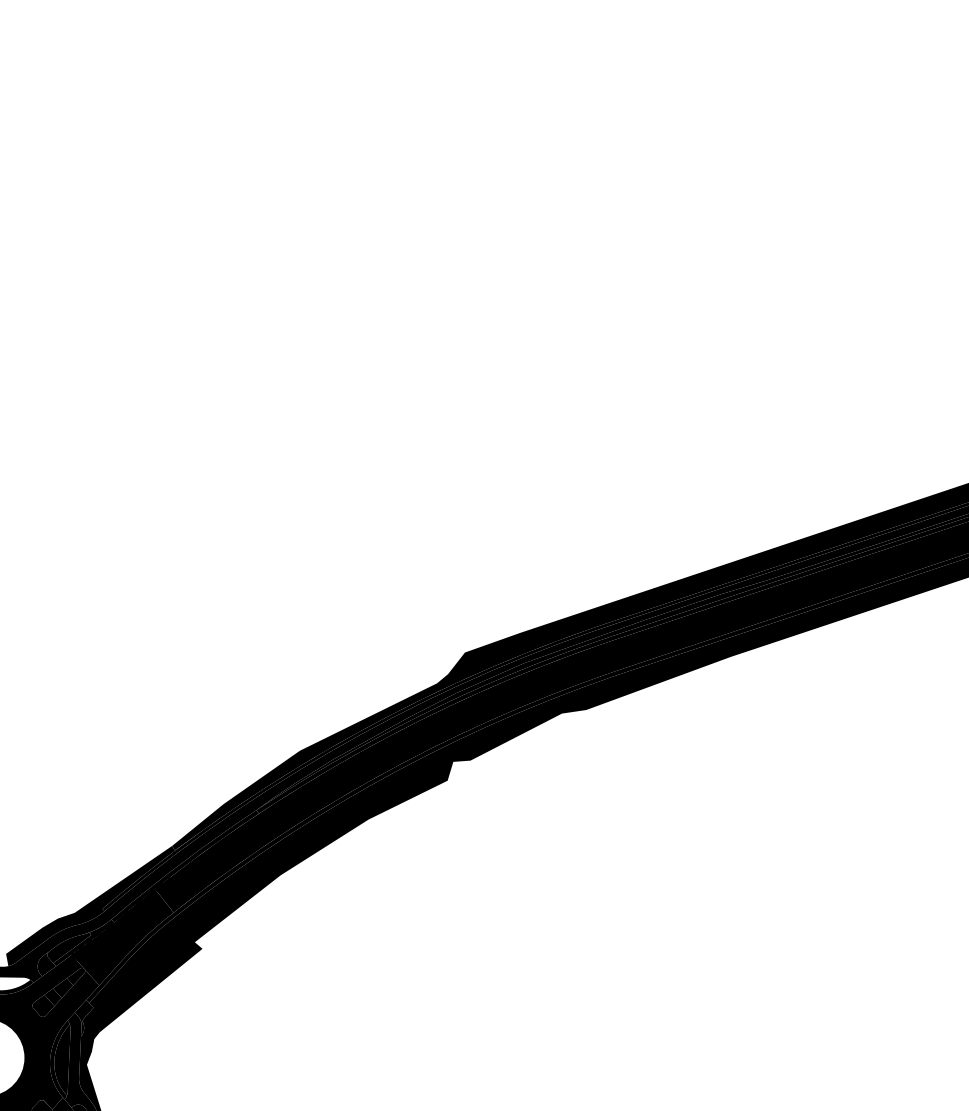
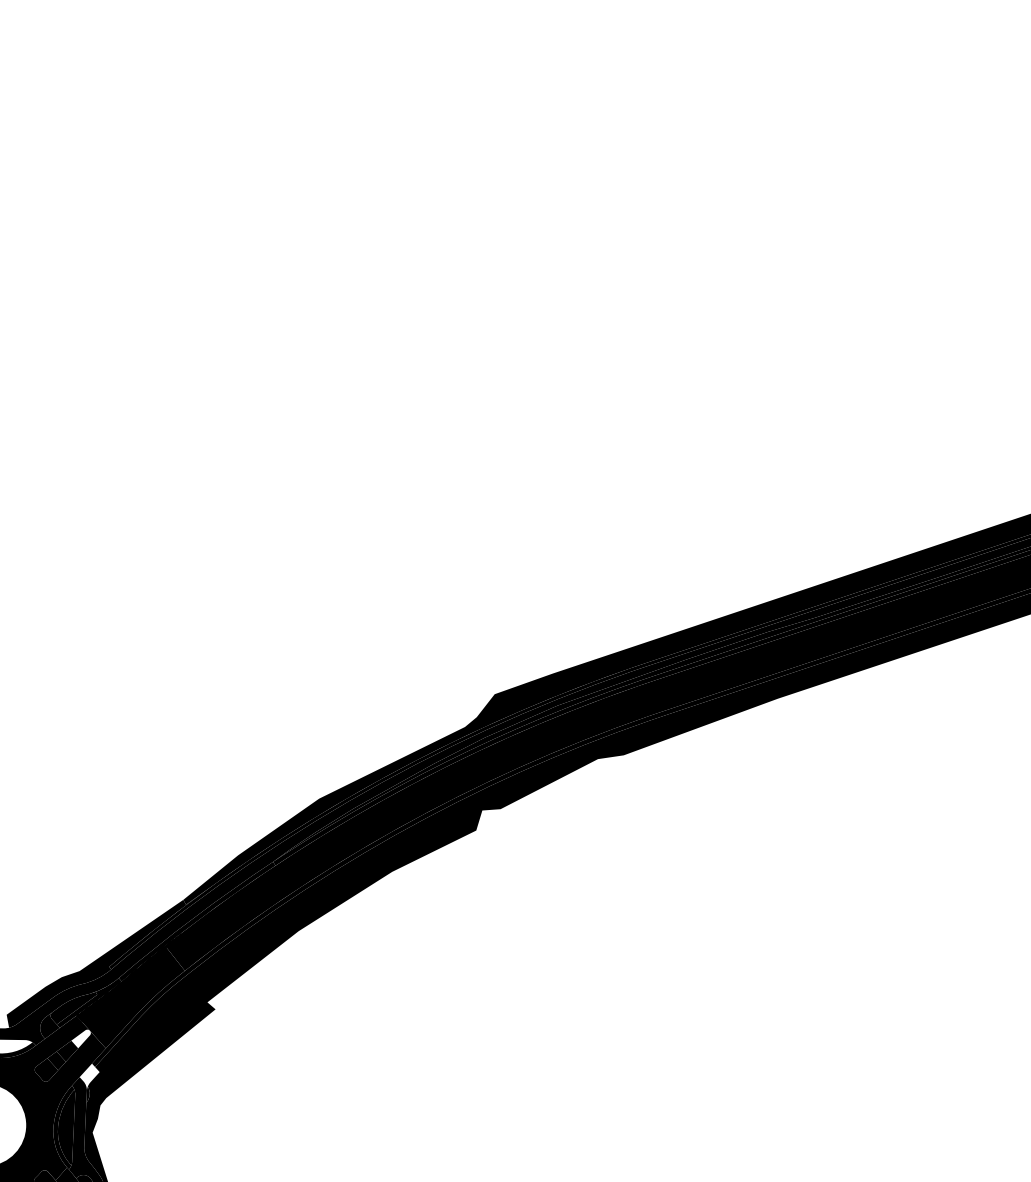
fill: (75, 976) -> (80, 1038), removed
fill: (83, 1012) -> (88, 1077), removed

